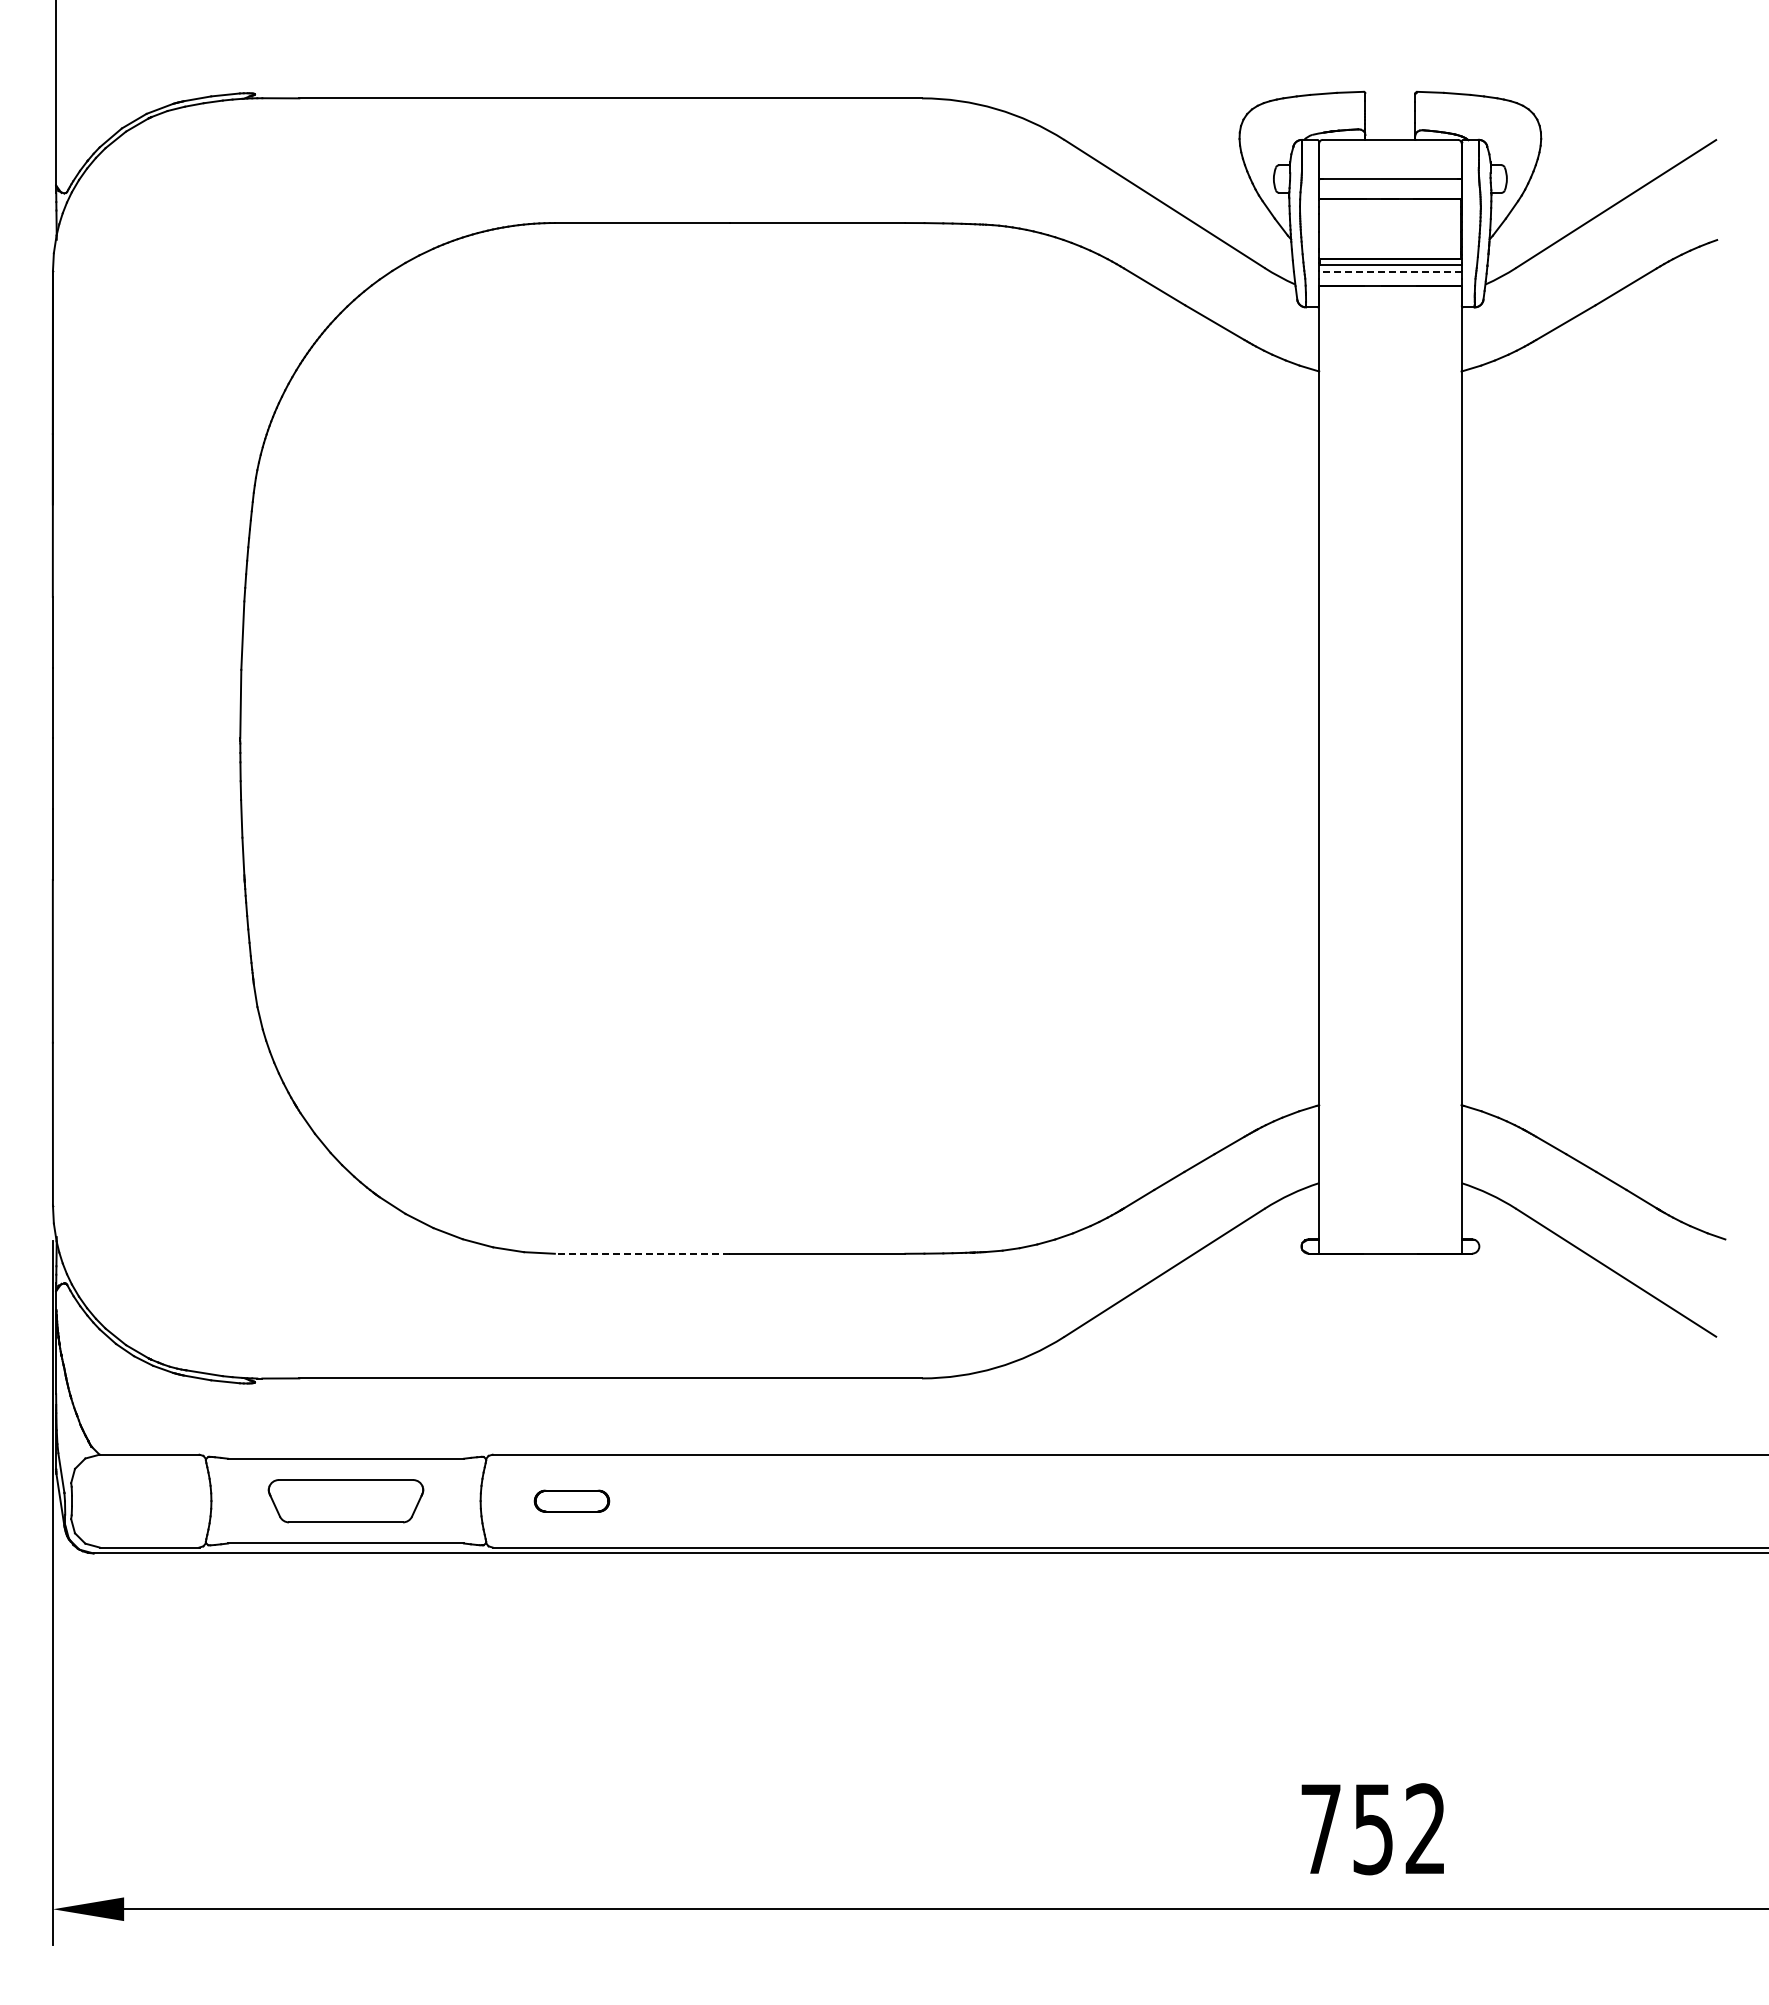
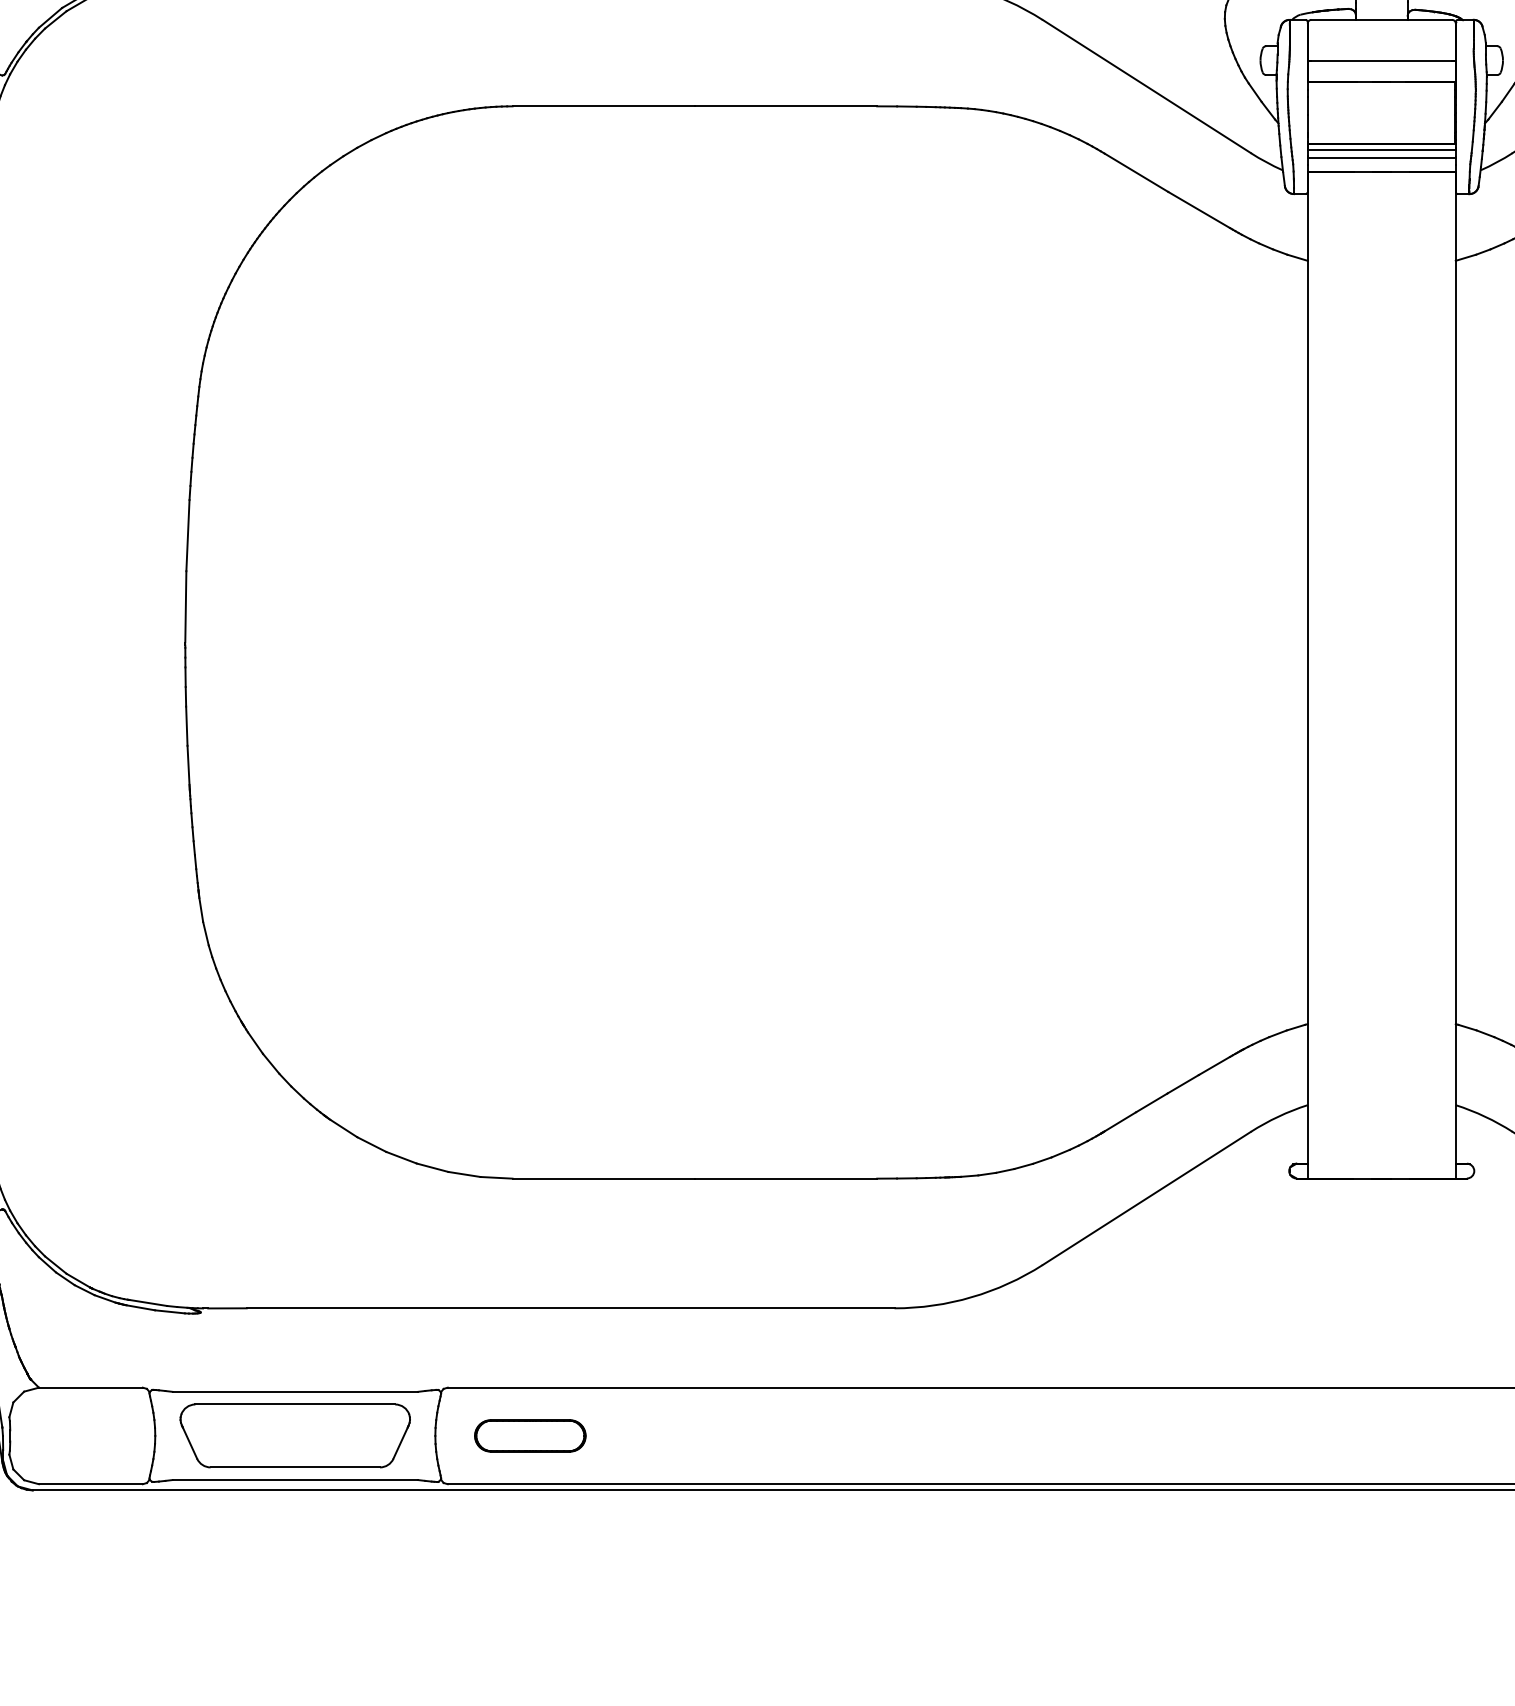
line: (1389, 272) -> (1380, 157), dashed -> solid
line: (642, 1253) -> (603, 1178), dashed -> solid
part: (345, 1501) -> (294, 1436), size x1.43
part: (571, 1501) -> (529, 1436), size x1.43

